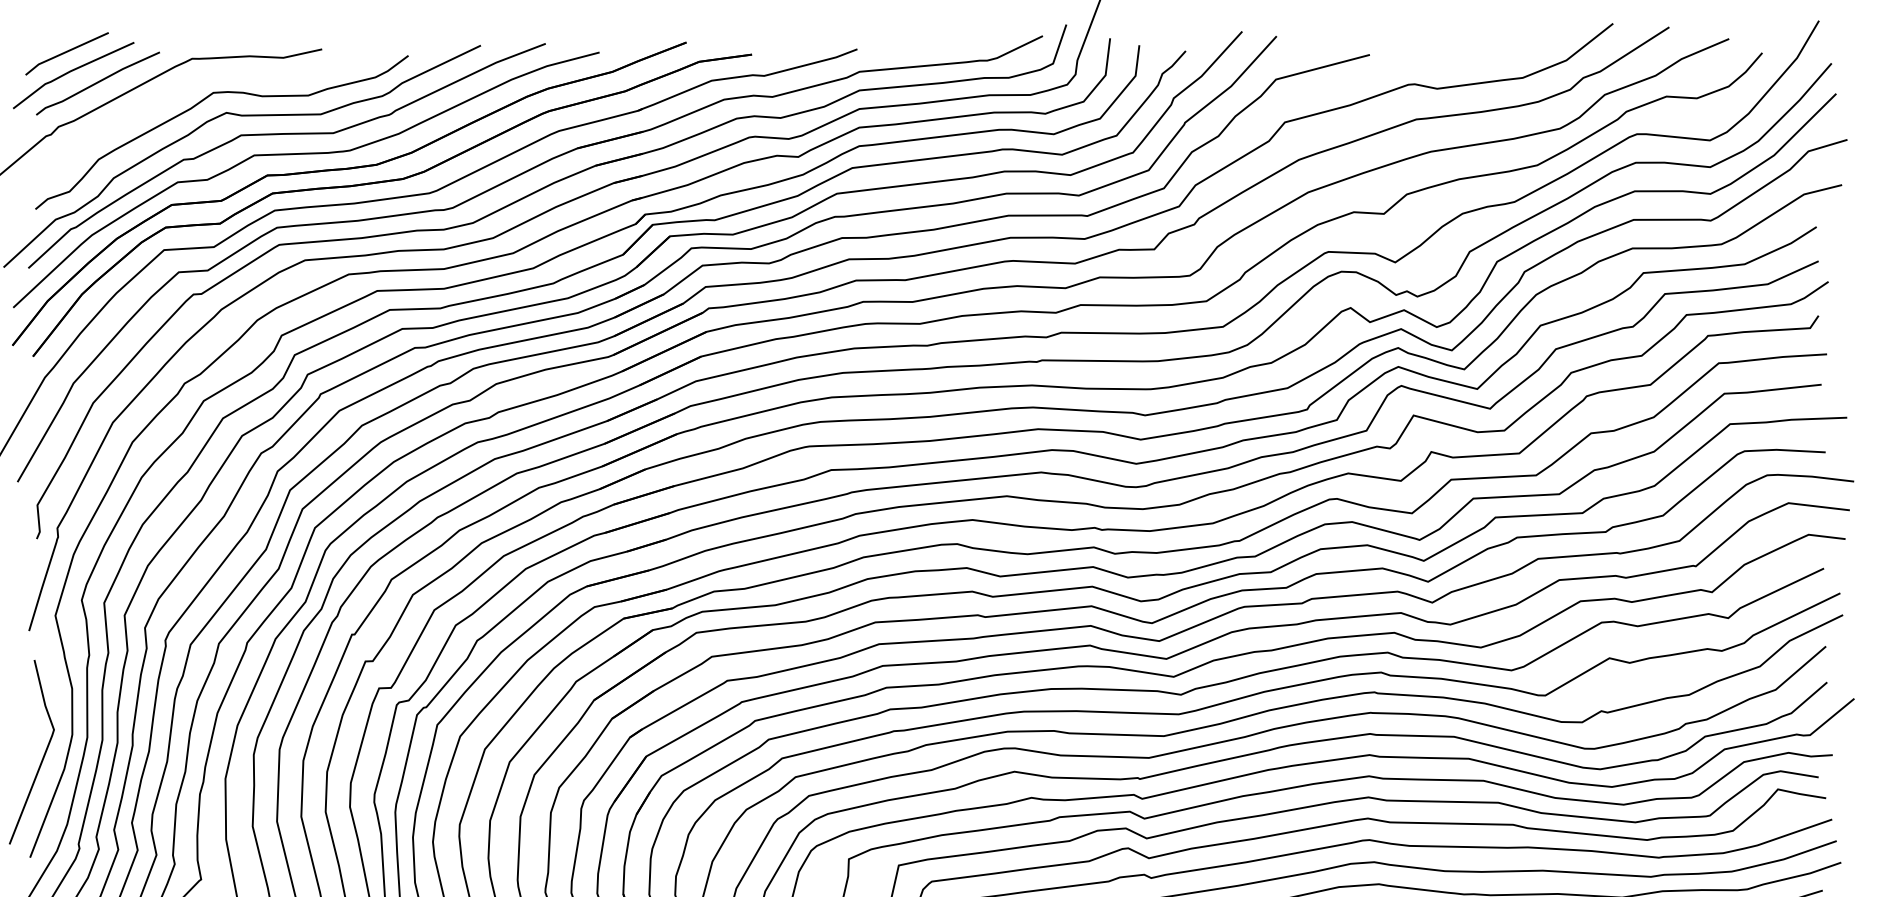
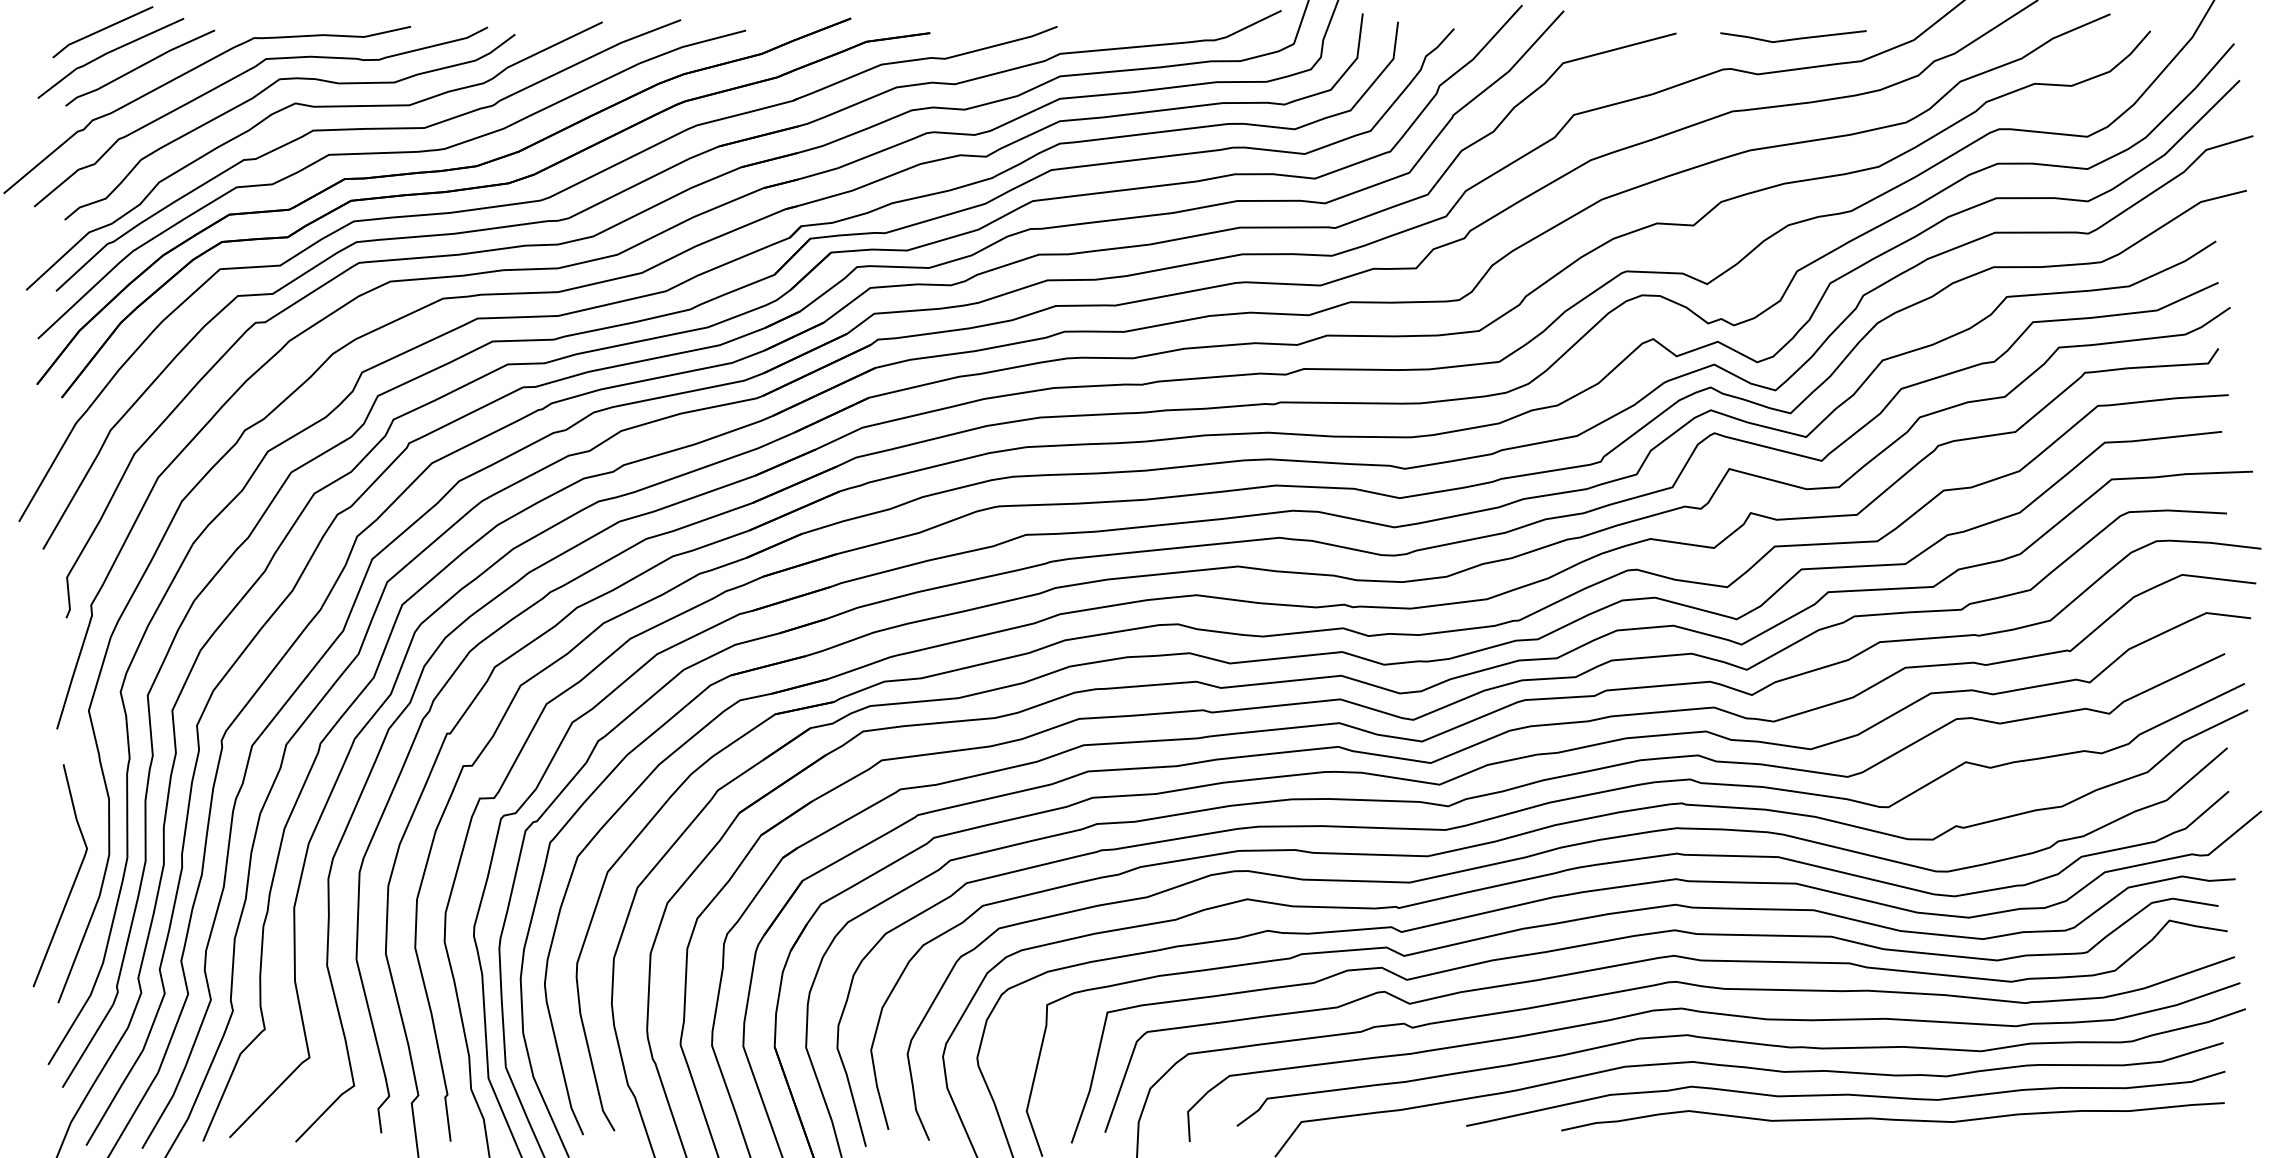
line: (1466, 59) -> (1793, 38), added
curve: (180, 90) -> (239, 76), added

